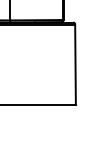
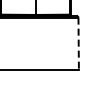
line: (75, 65) -> (78, 44), solid -> dashed

